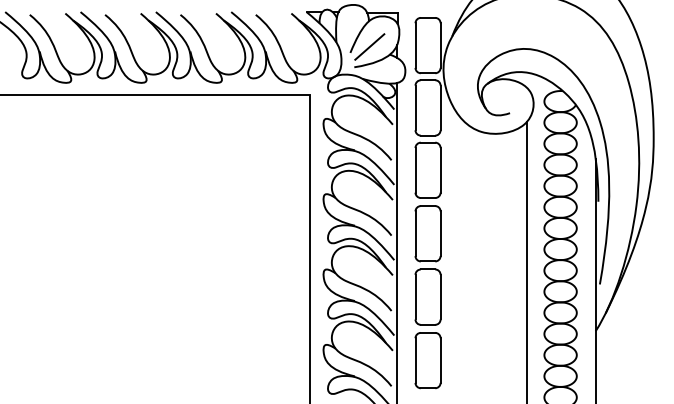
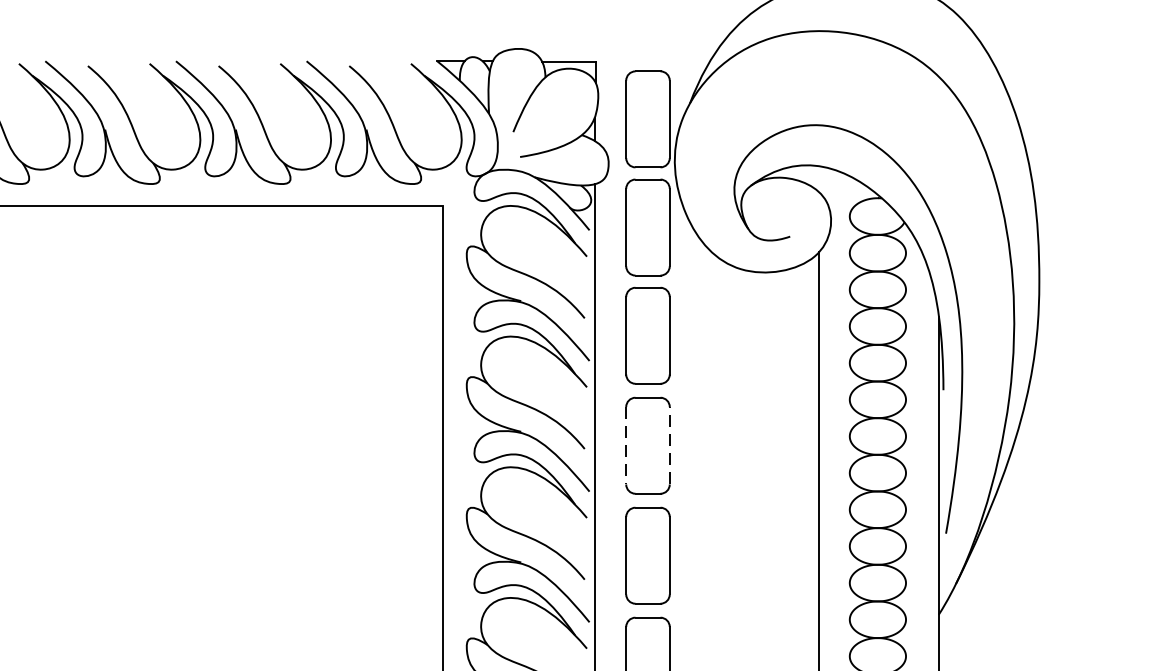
line: (369, 46) -> (546, 120), removed
line: (440, 233) -> (669, 445), solid -> dashed
line: (415, 234) -> (626, 447), solid -> dashed

